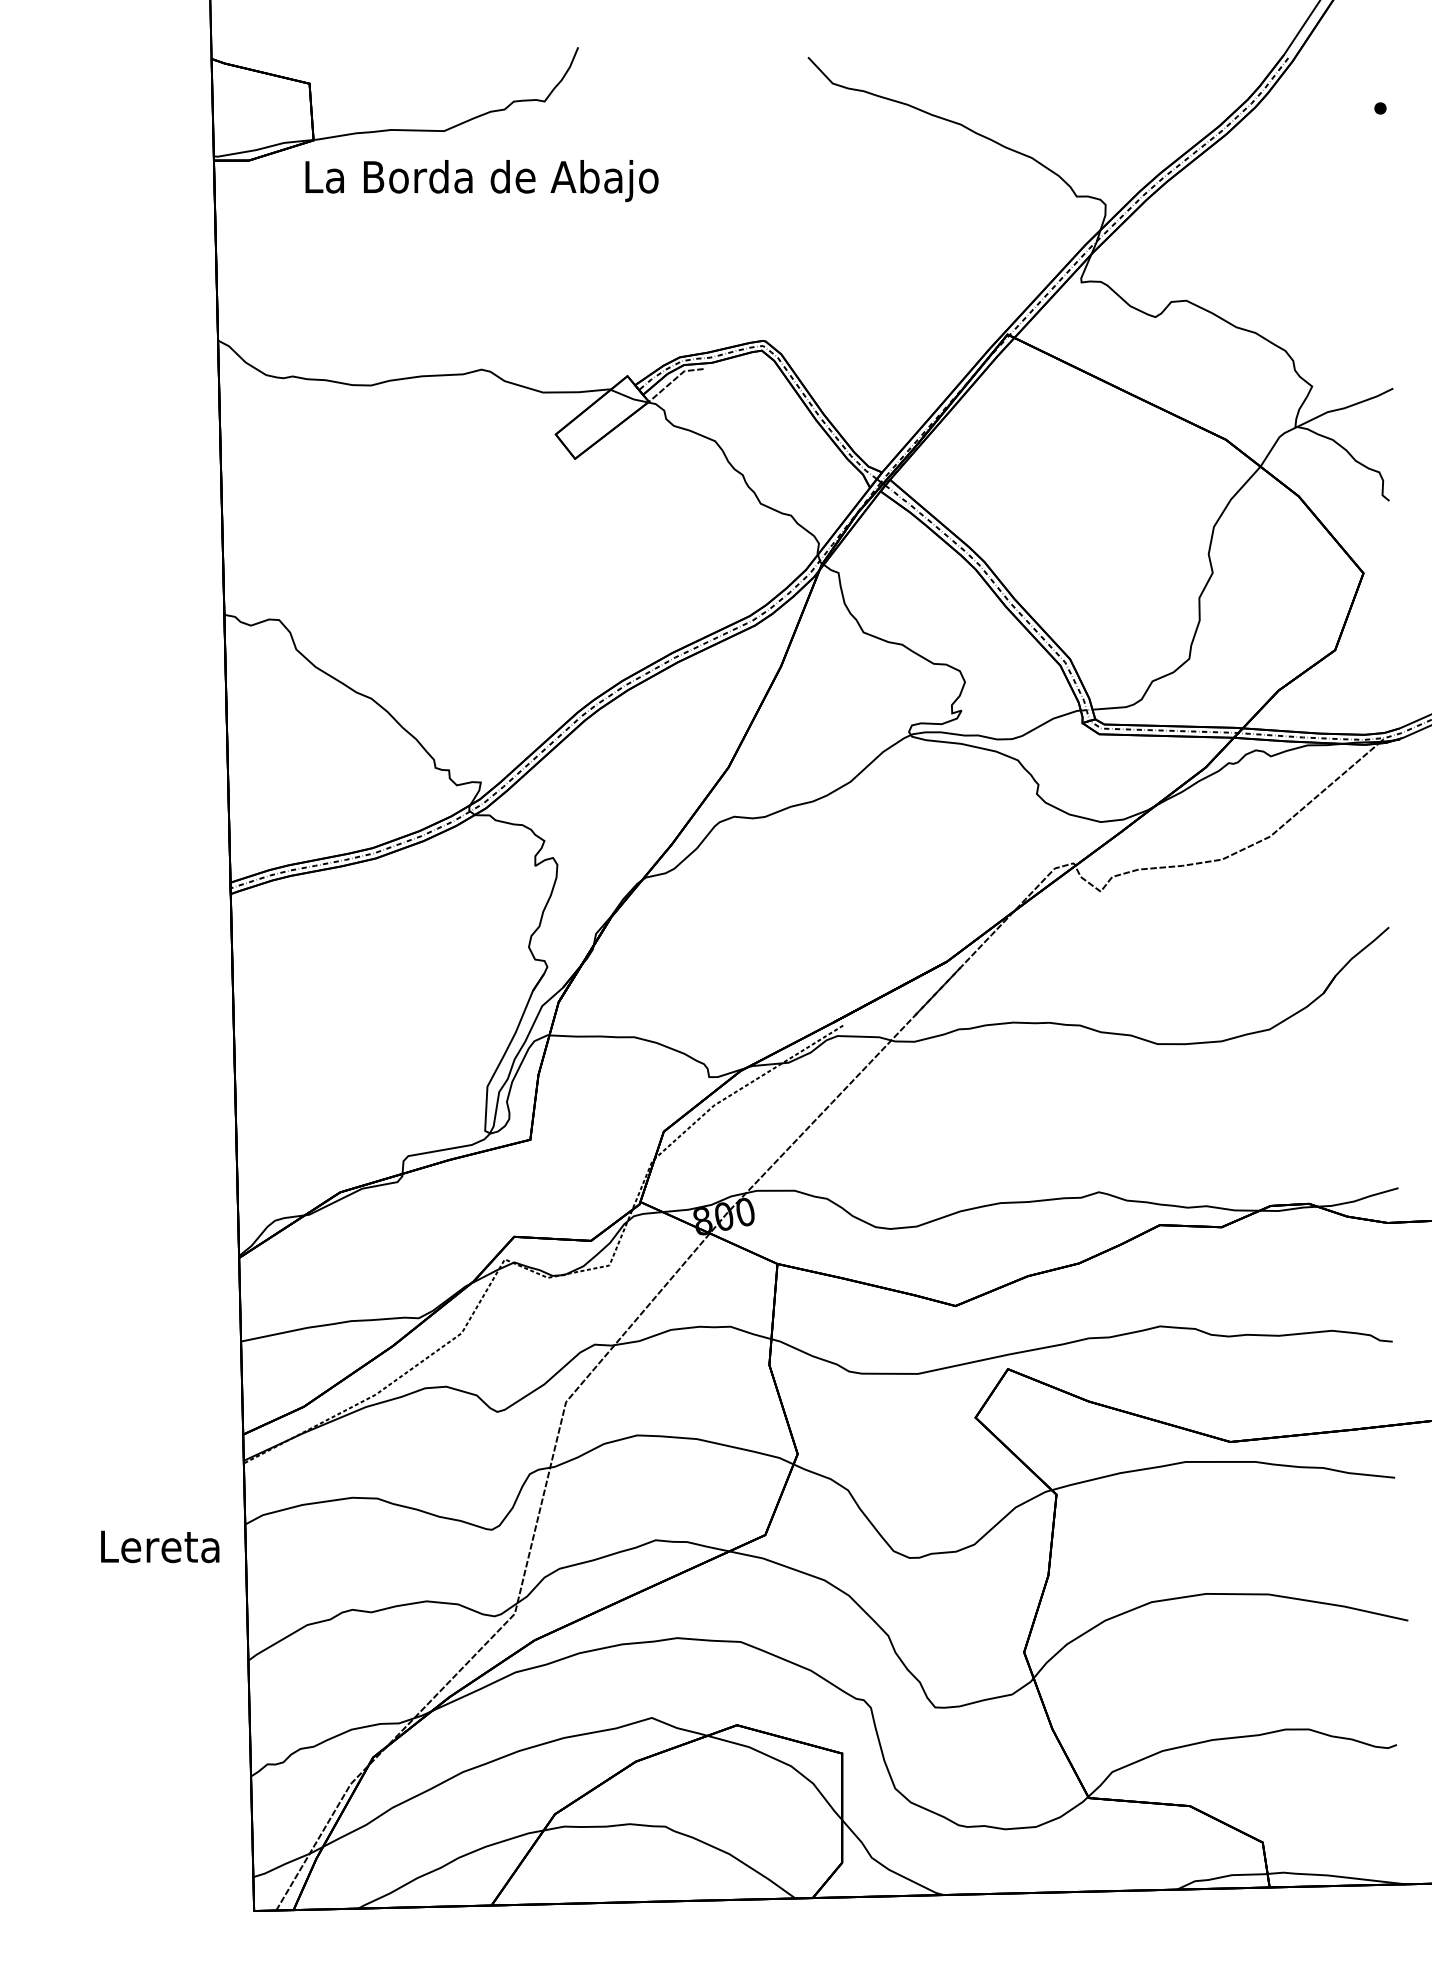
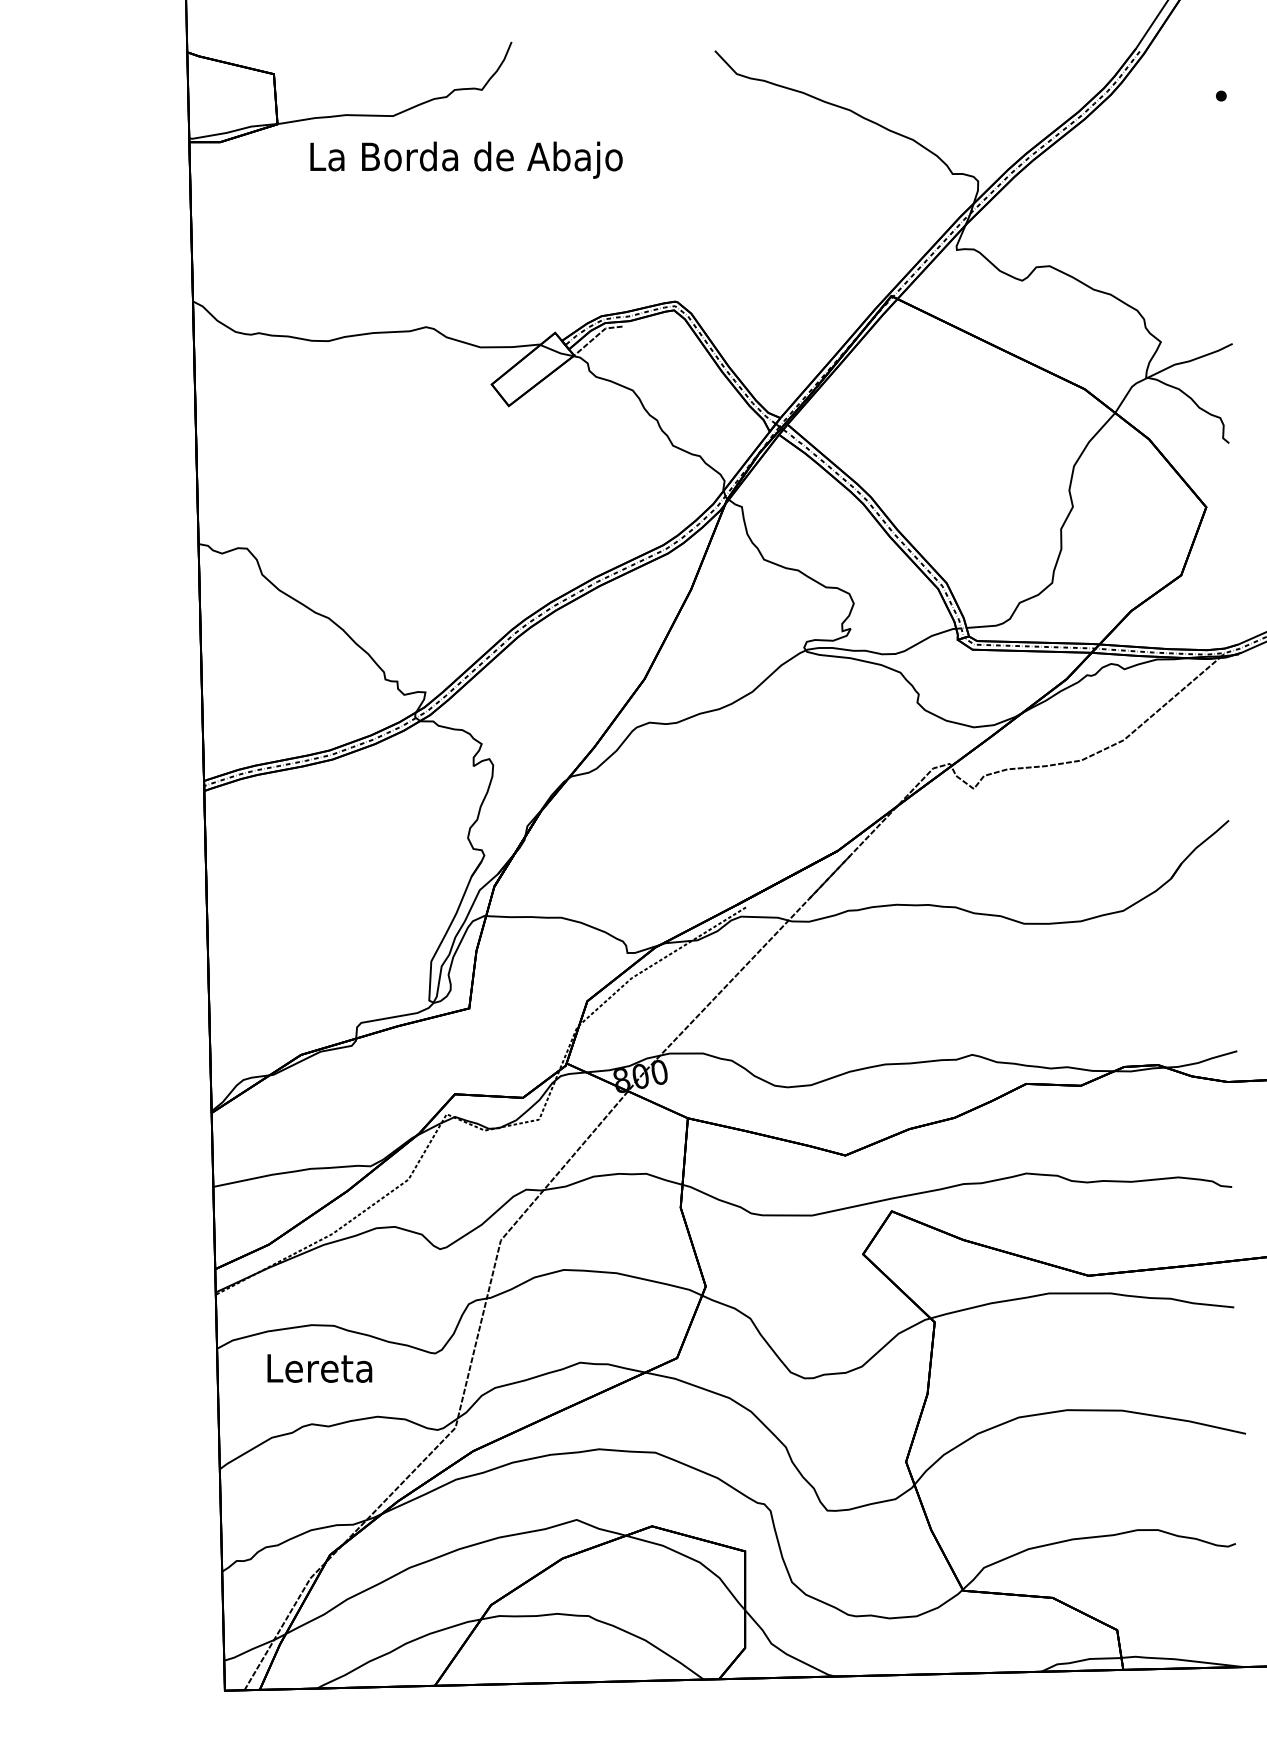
text: (482, 180) -> (466, 159), moved
text: (159, 1546) -> (319, 1368), moved

